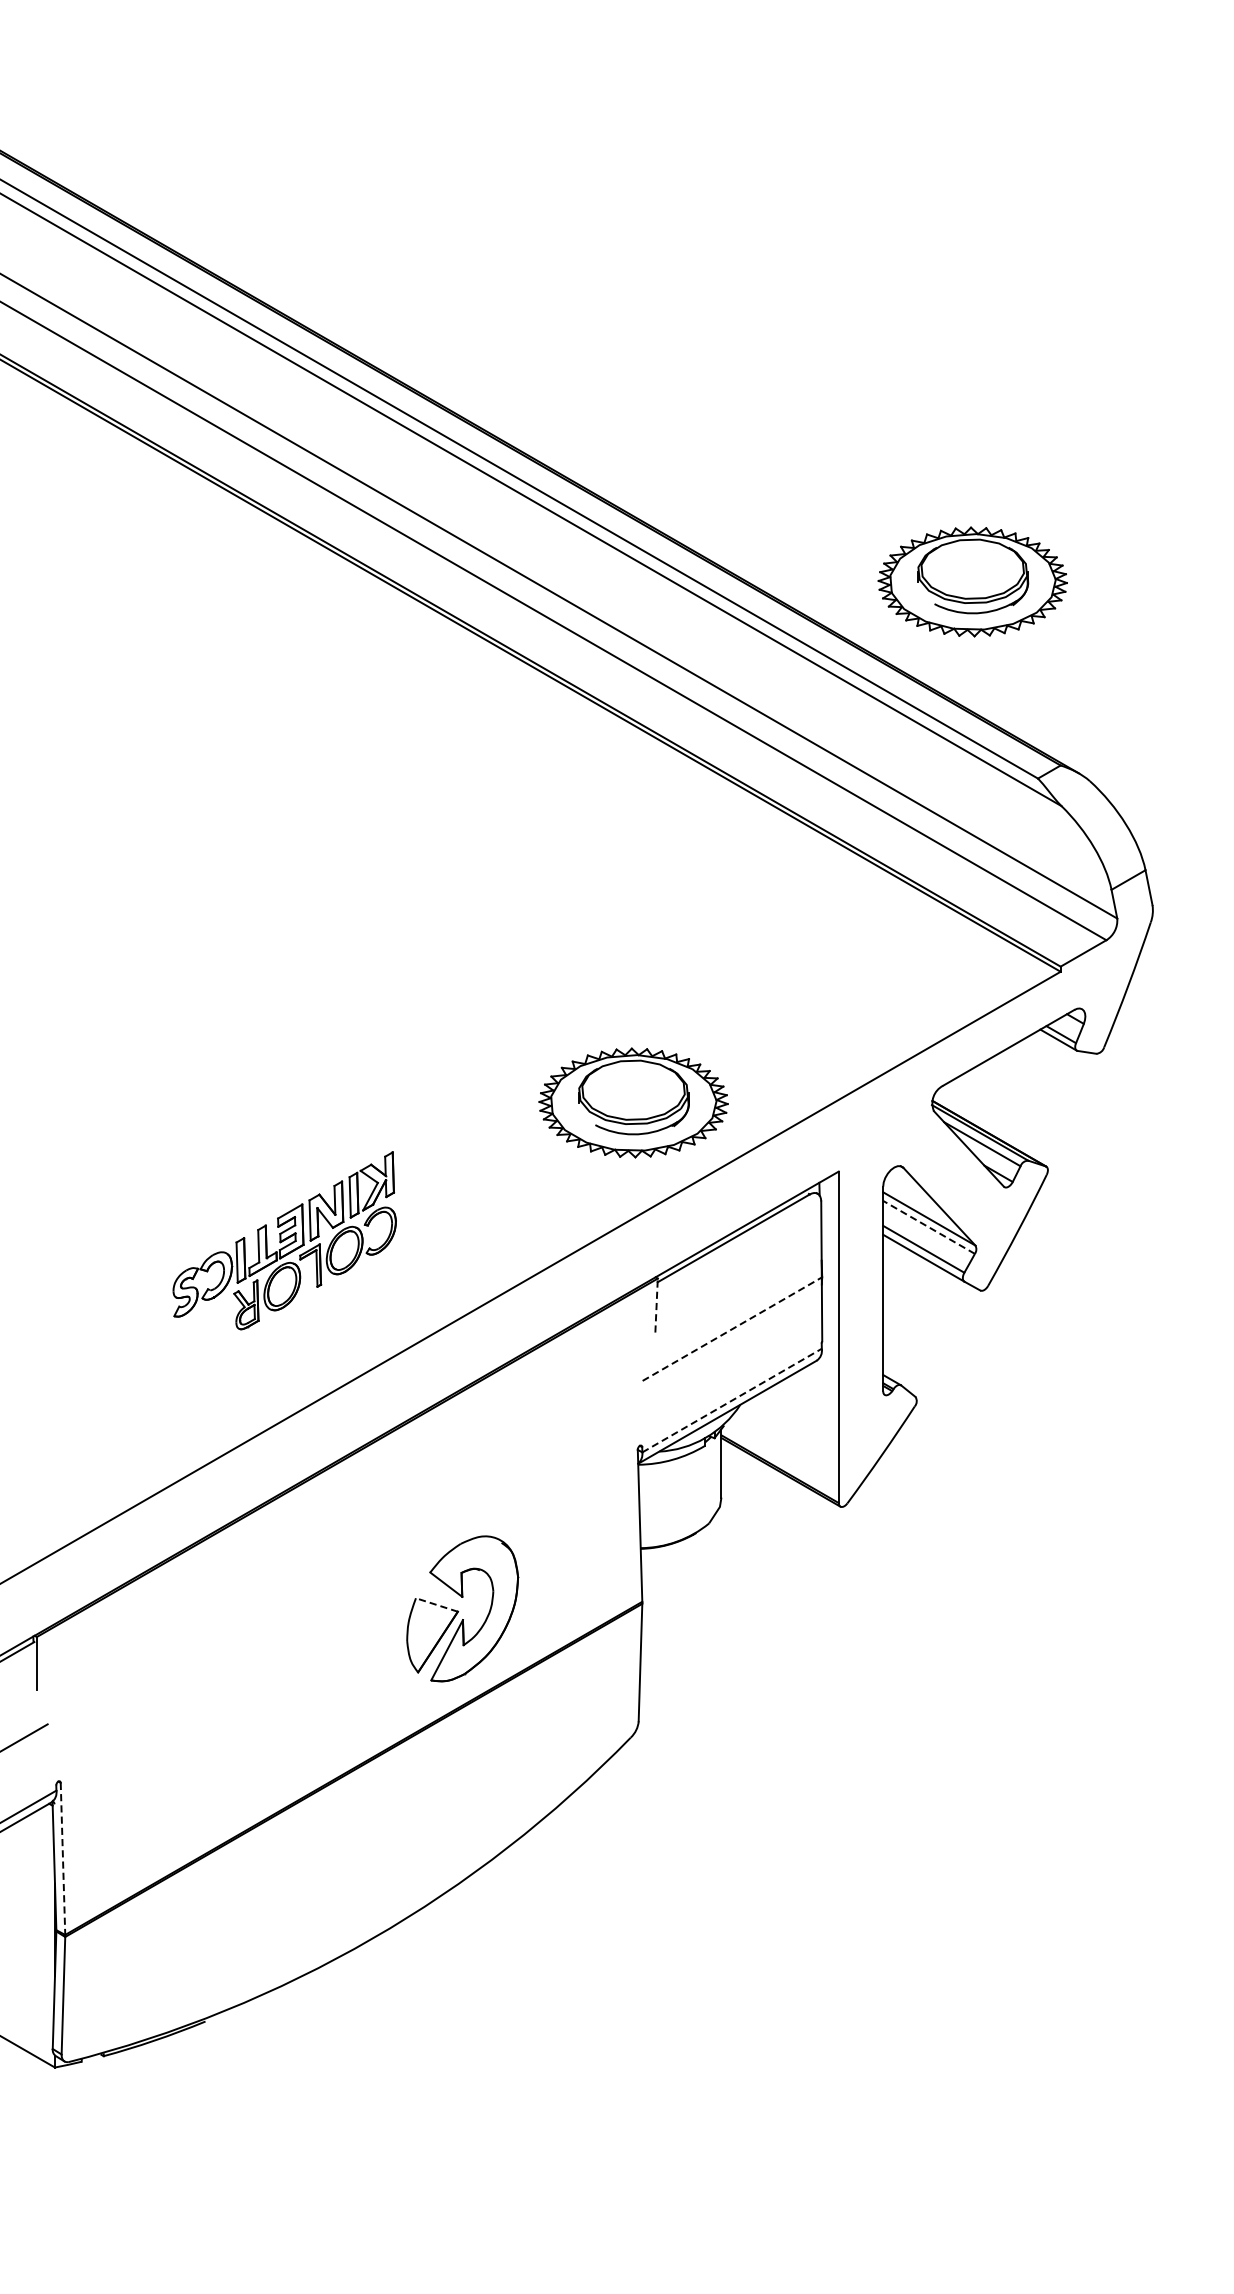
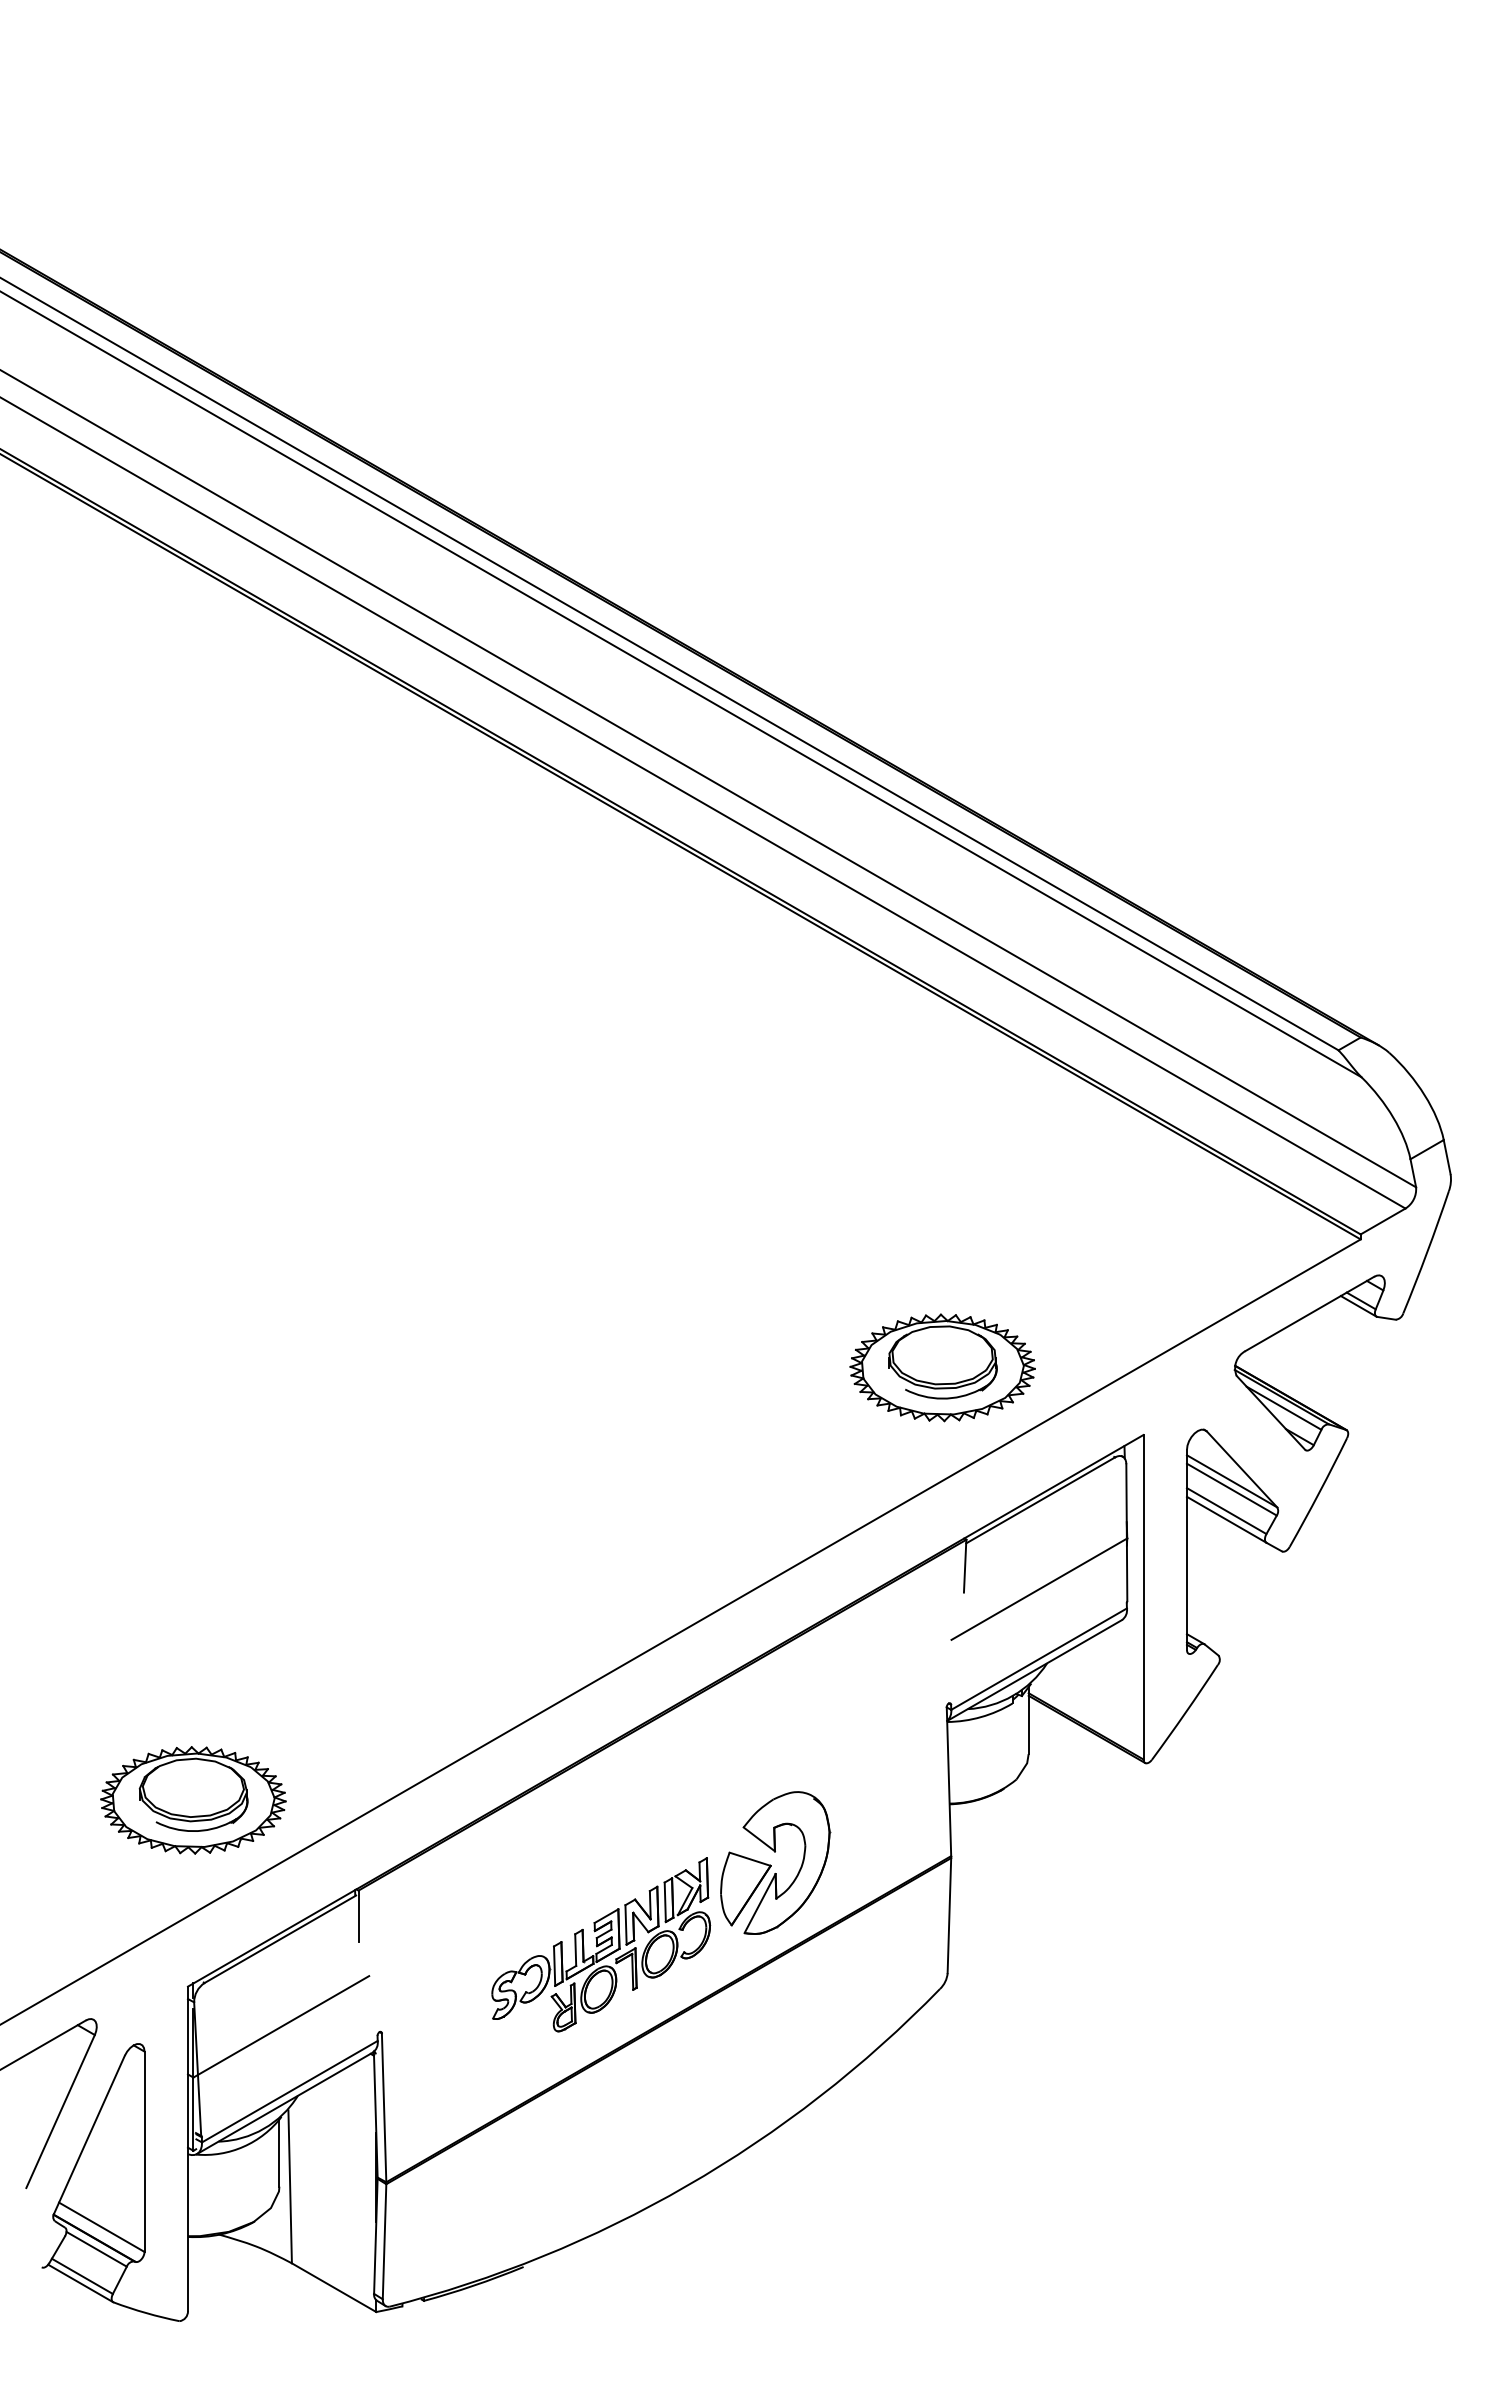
part: (972, 581) -> (1274, 857), removed
line: (928, 1227) -> (1231, 1489), dashed -> solid
part: (285, 1240) -> (601, 1944), moved
line: (656, 1304) -> (965, 1565), dashed -> solid
line: (732, 1328) -> (1039, 1588), dashed -> solid
line: (732, 1399) -> (1039, 1658), dashed -> solid
line: (437, 1605) -> (750, 1859), dashed -> solid
line: (63, 1859) -> (384, 2108), dashed -> solid

